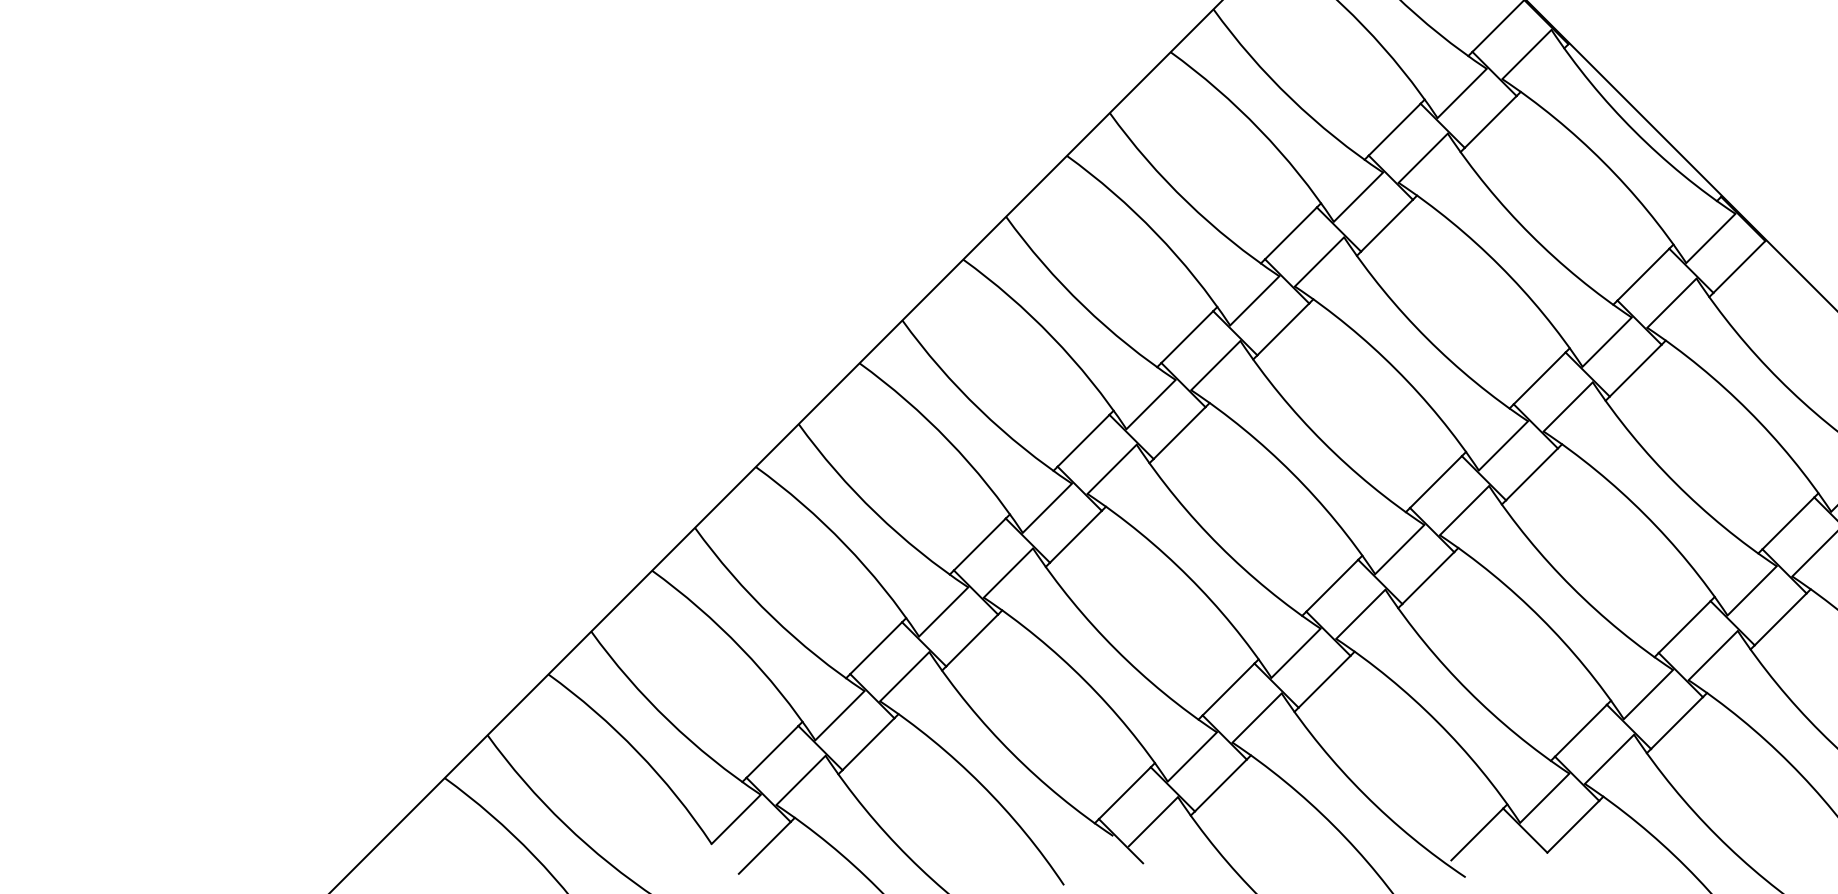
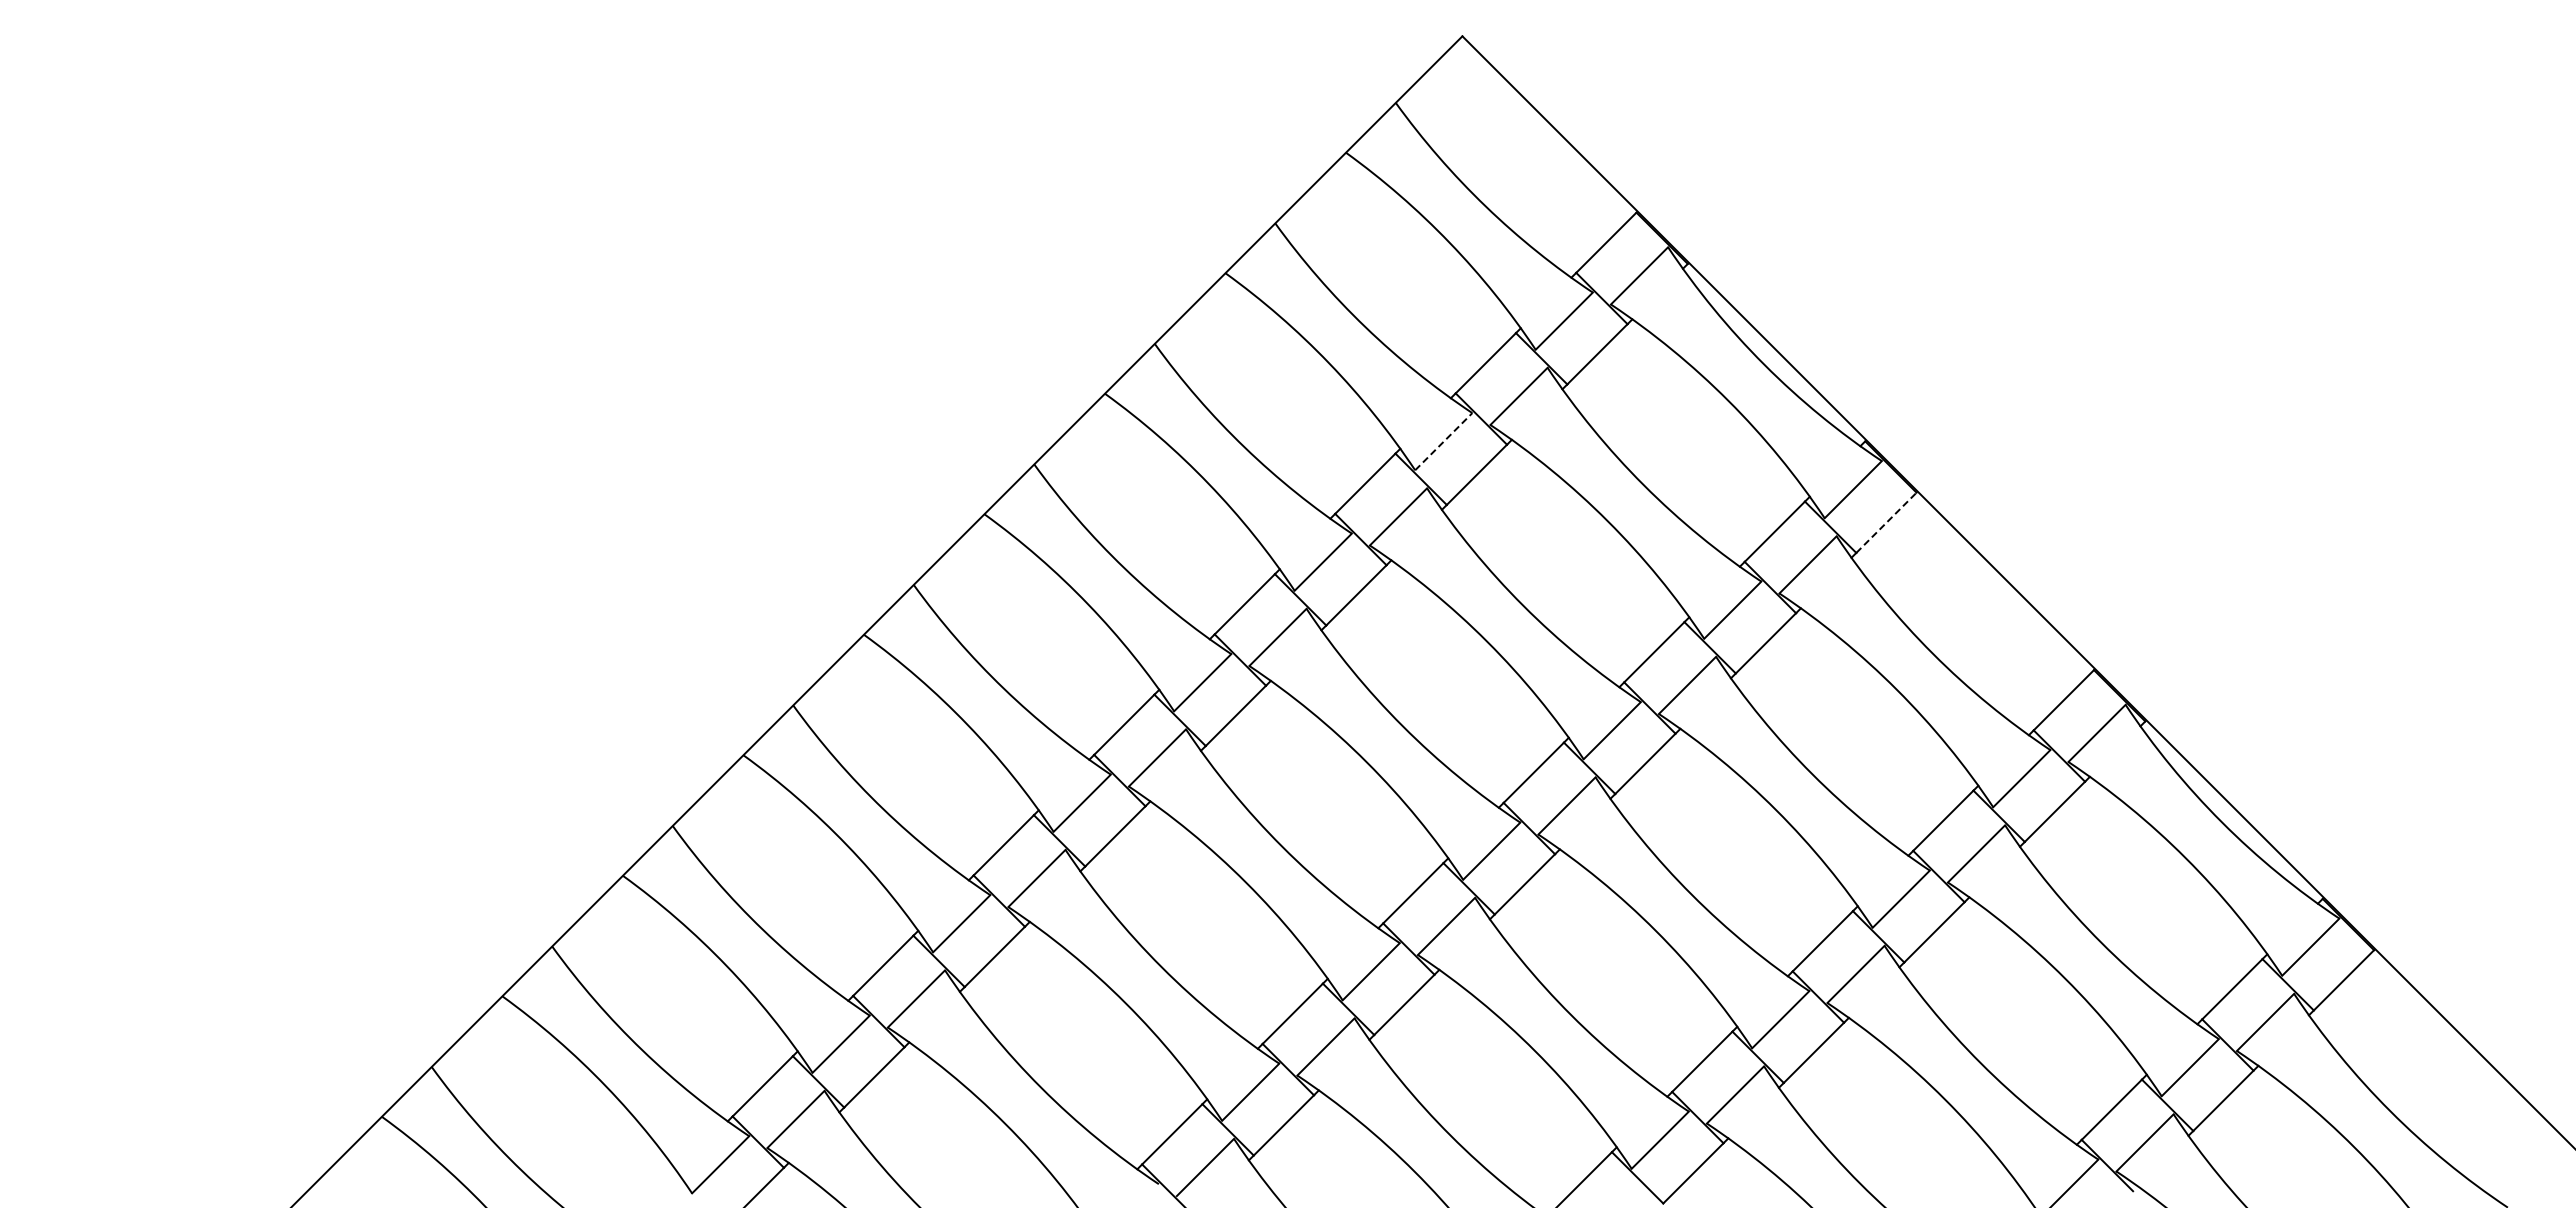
line: (1359, 197) -> (1444, 441), solid -> dashed
line: (1739, 266) -> (1886, 522), solid -> dashed

